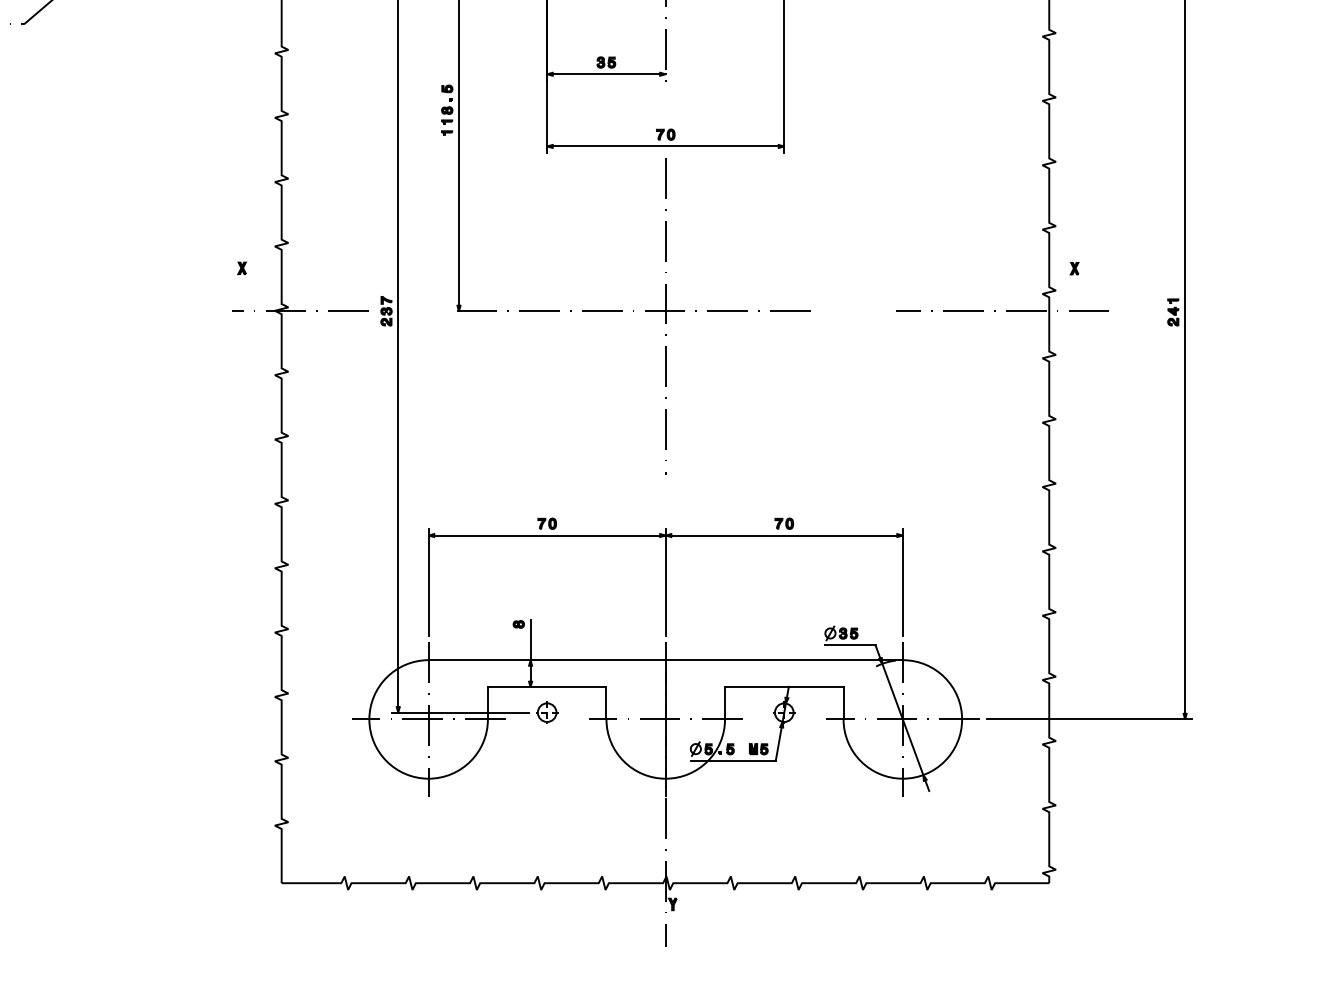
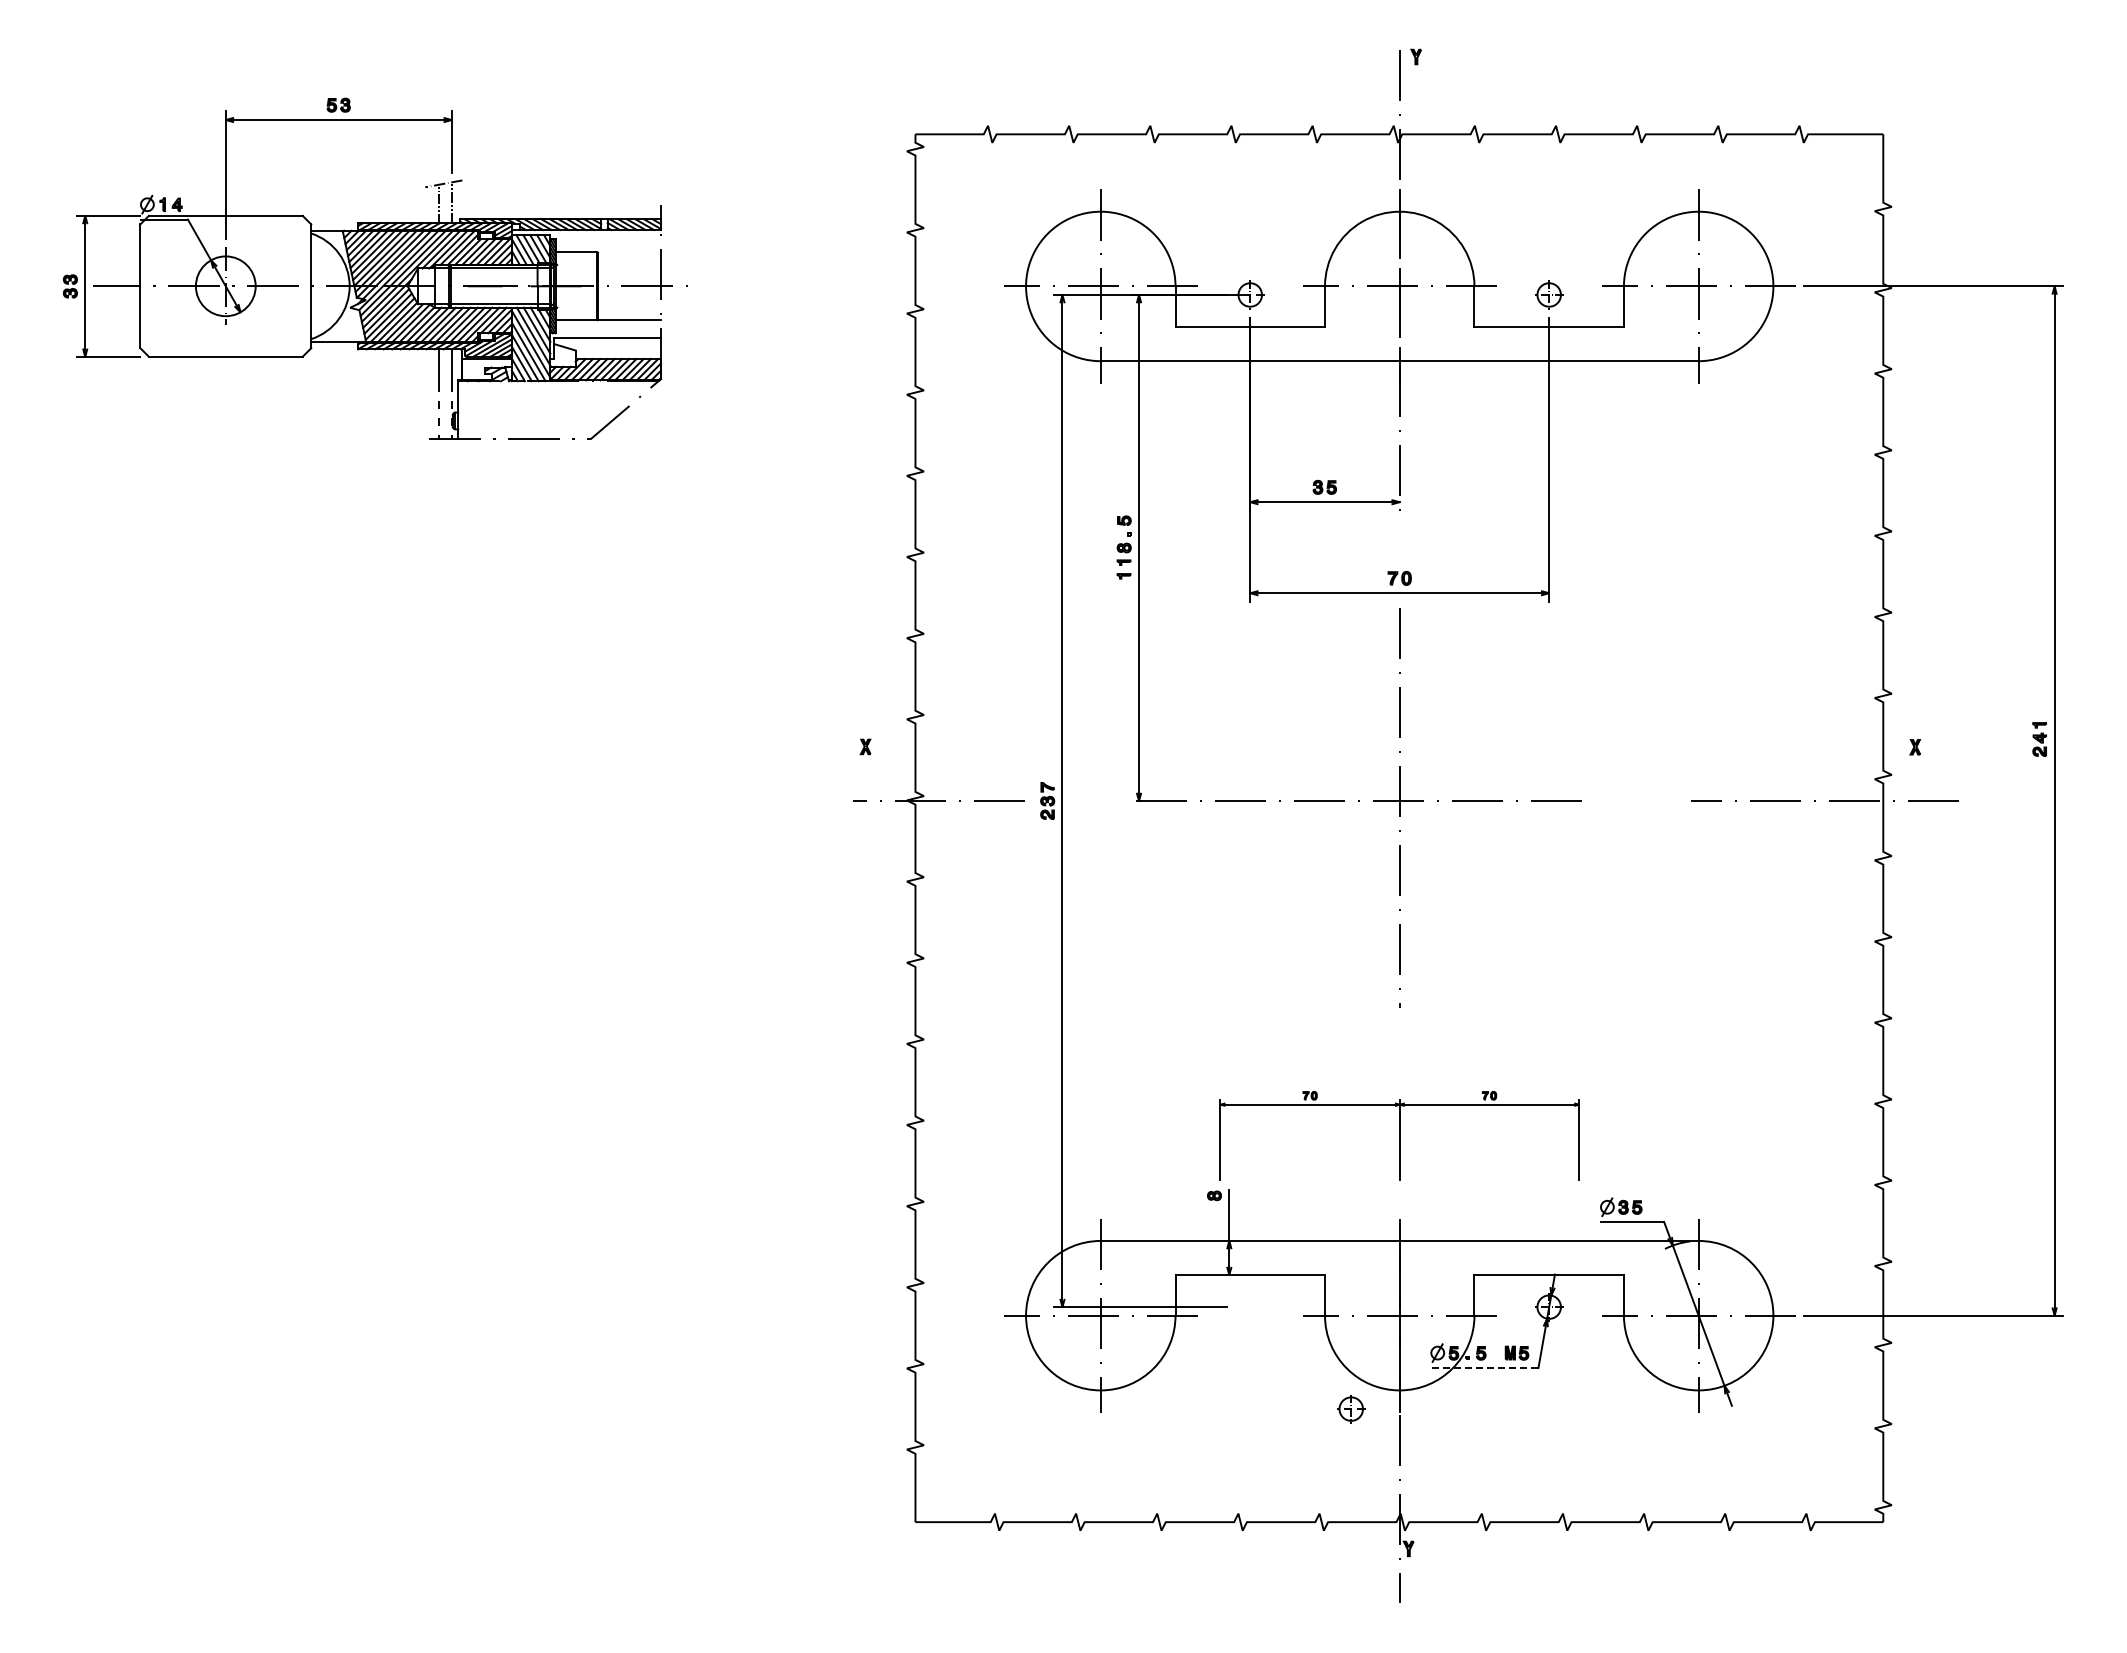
part: (1173, 312) -> (2039, 739), moved
part: (665, 576) -> (1399, 1135), size x0.6
part: (547, 712) -> (1351, 1409), moved
line: (732, 761) -> (1484, 1368), solid -> dashed

